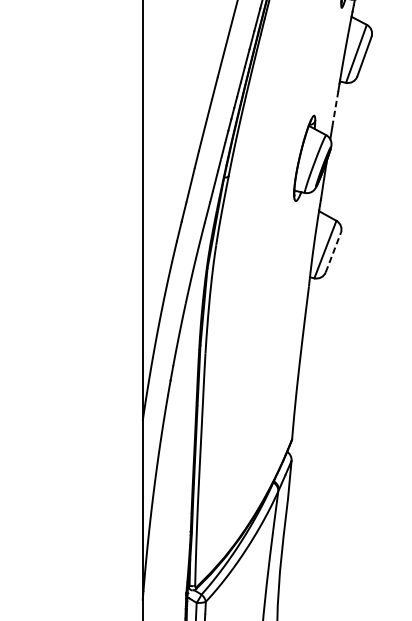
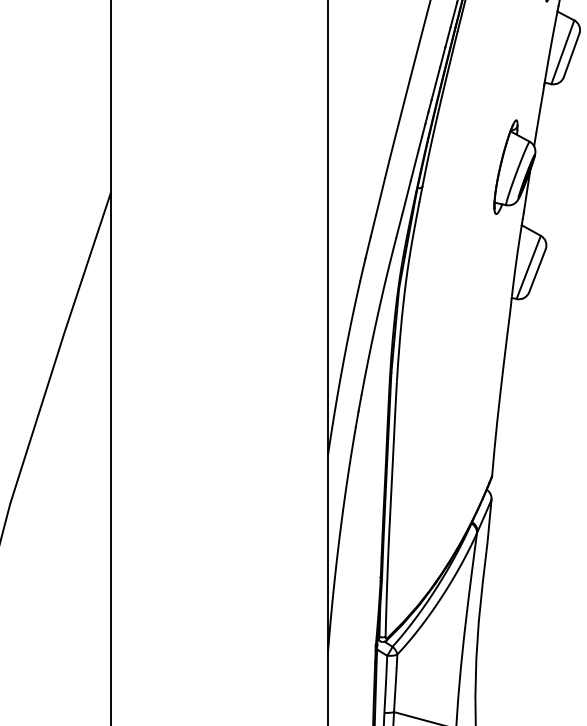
line: (335, 109) -> (539, 113), dashed -> solid
line: (333, 252) -> (537, 270), dashed -> solid

